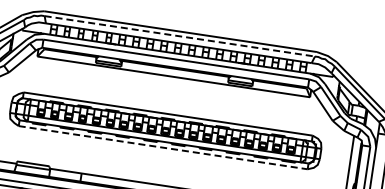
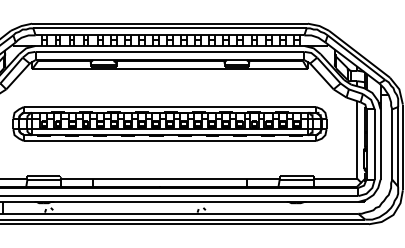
line: (179, 36) -> (169, 28), dashed -> solid
line: (163, 148) -> (170, 141), dashed -> solid

